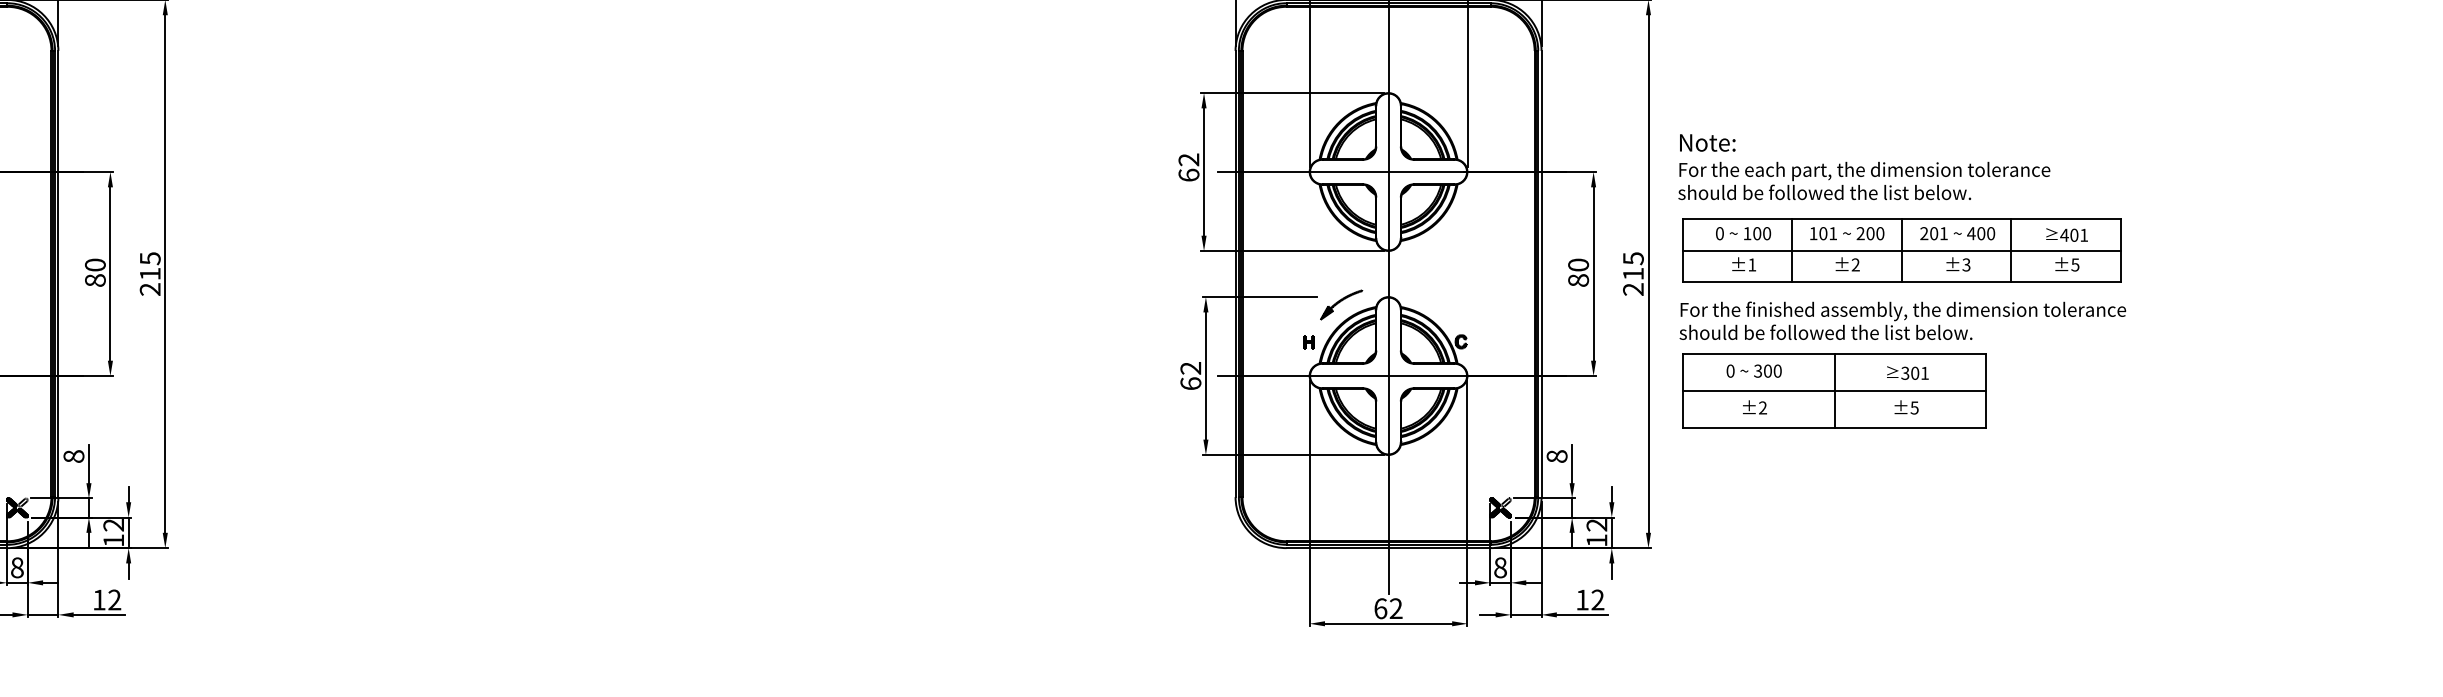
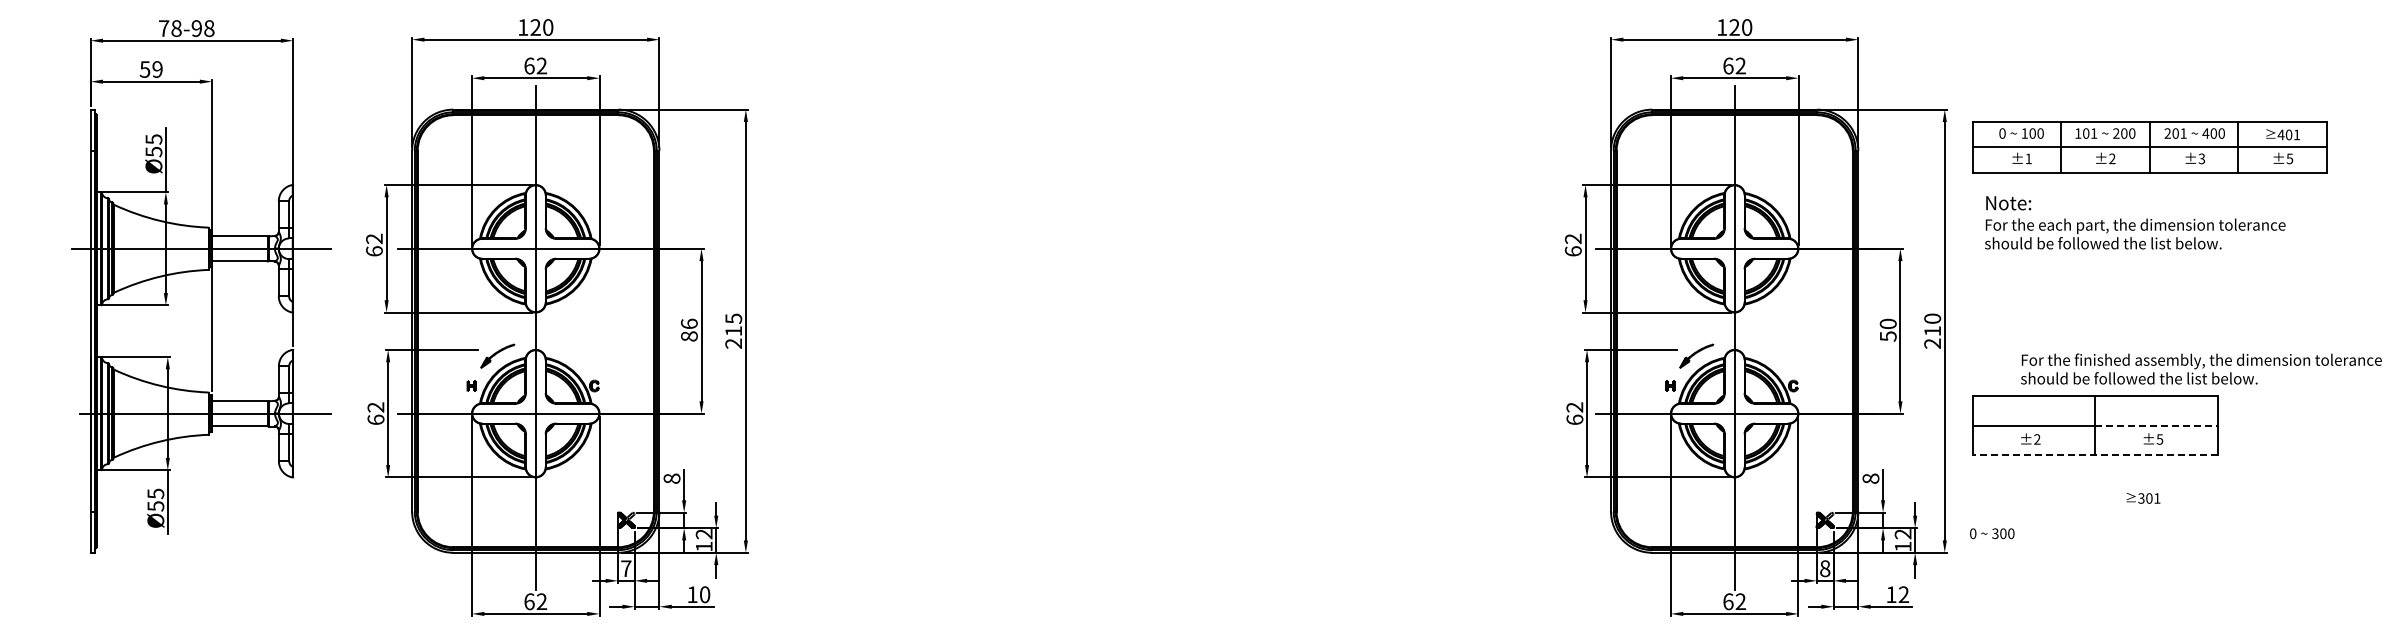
text: (1864, 166) -> (2135, 222), moved
part: (1901, 250) -> (2149, 147), moved
text: (1633, 258) -> (1932, 318), 215 -> 210
text: (95, 264) -> (689, 323), 80 -> 86
text: (1577, 280) -> (1887, 336), 80 -> 50
text: (1902, 320) -> (2201, 368), moved
text: (1754, 370) -> (1992, 533), moved
text: (1907, 373) -> (2143, 498), moved
line: (1911, 390) -> (2157, 425), solid -> dashed
line: (1834, 427) -> (2095, 455), solid -> dashed
text: (17, 567) -> (626, 568), 8 -> 7
text: (114, 599) -> (704, 594), 12 -> 10

